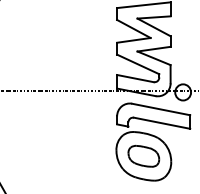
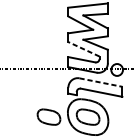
line: (137, 64) -> (83, 49), solid -> dashed
line: (161, 109) -> (101, 82), solid -> dashed
part: (90, 155) -> (48, 116), added

